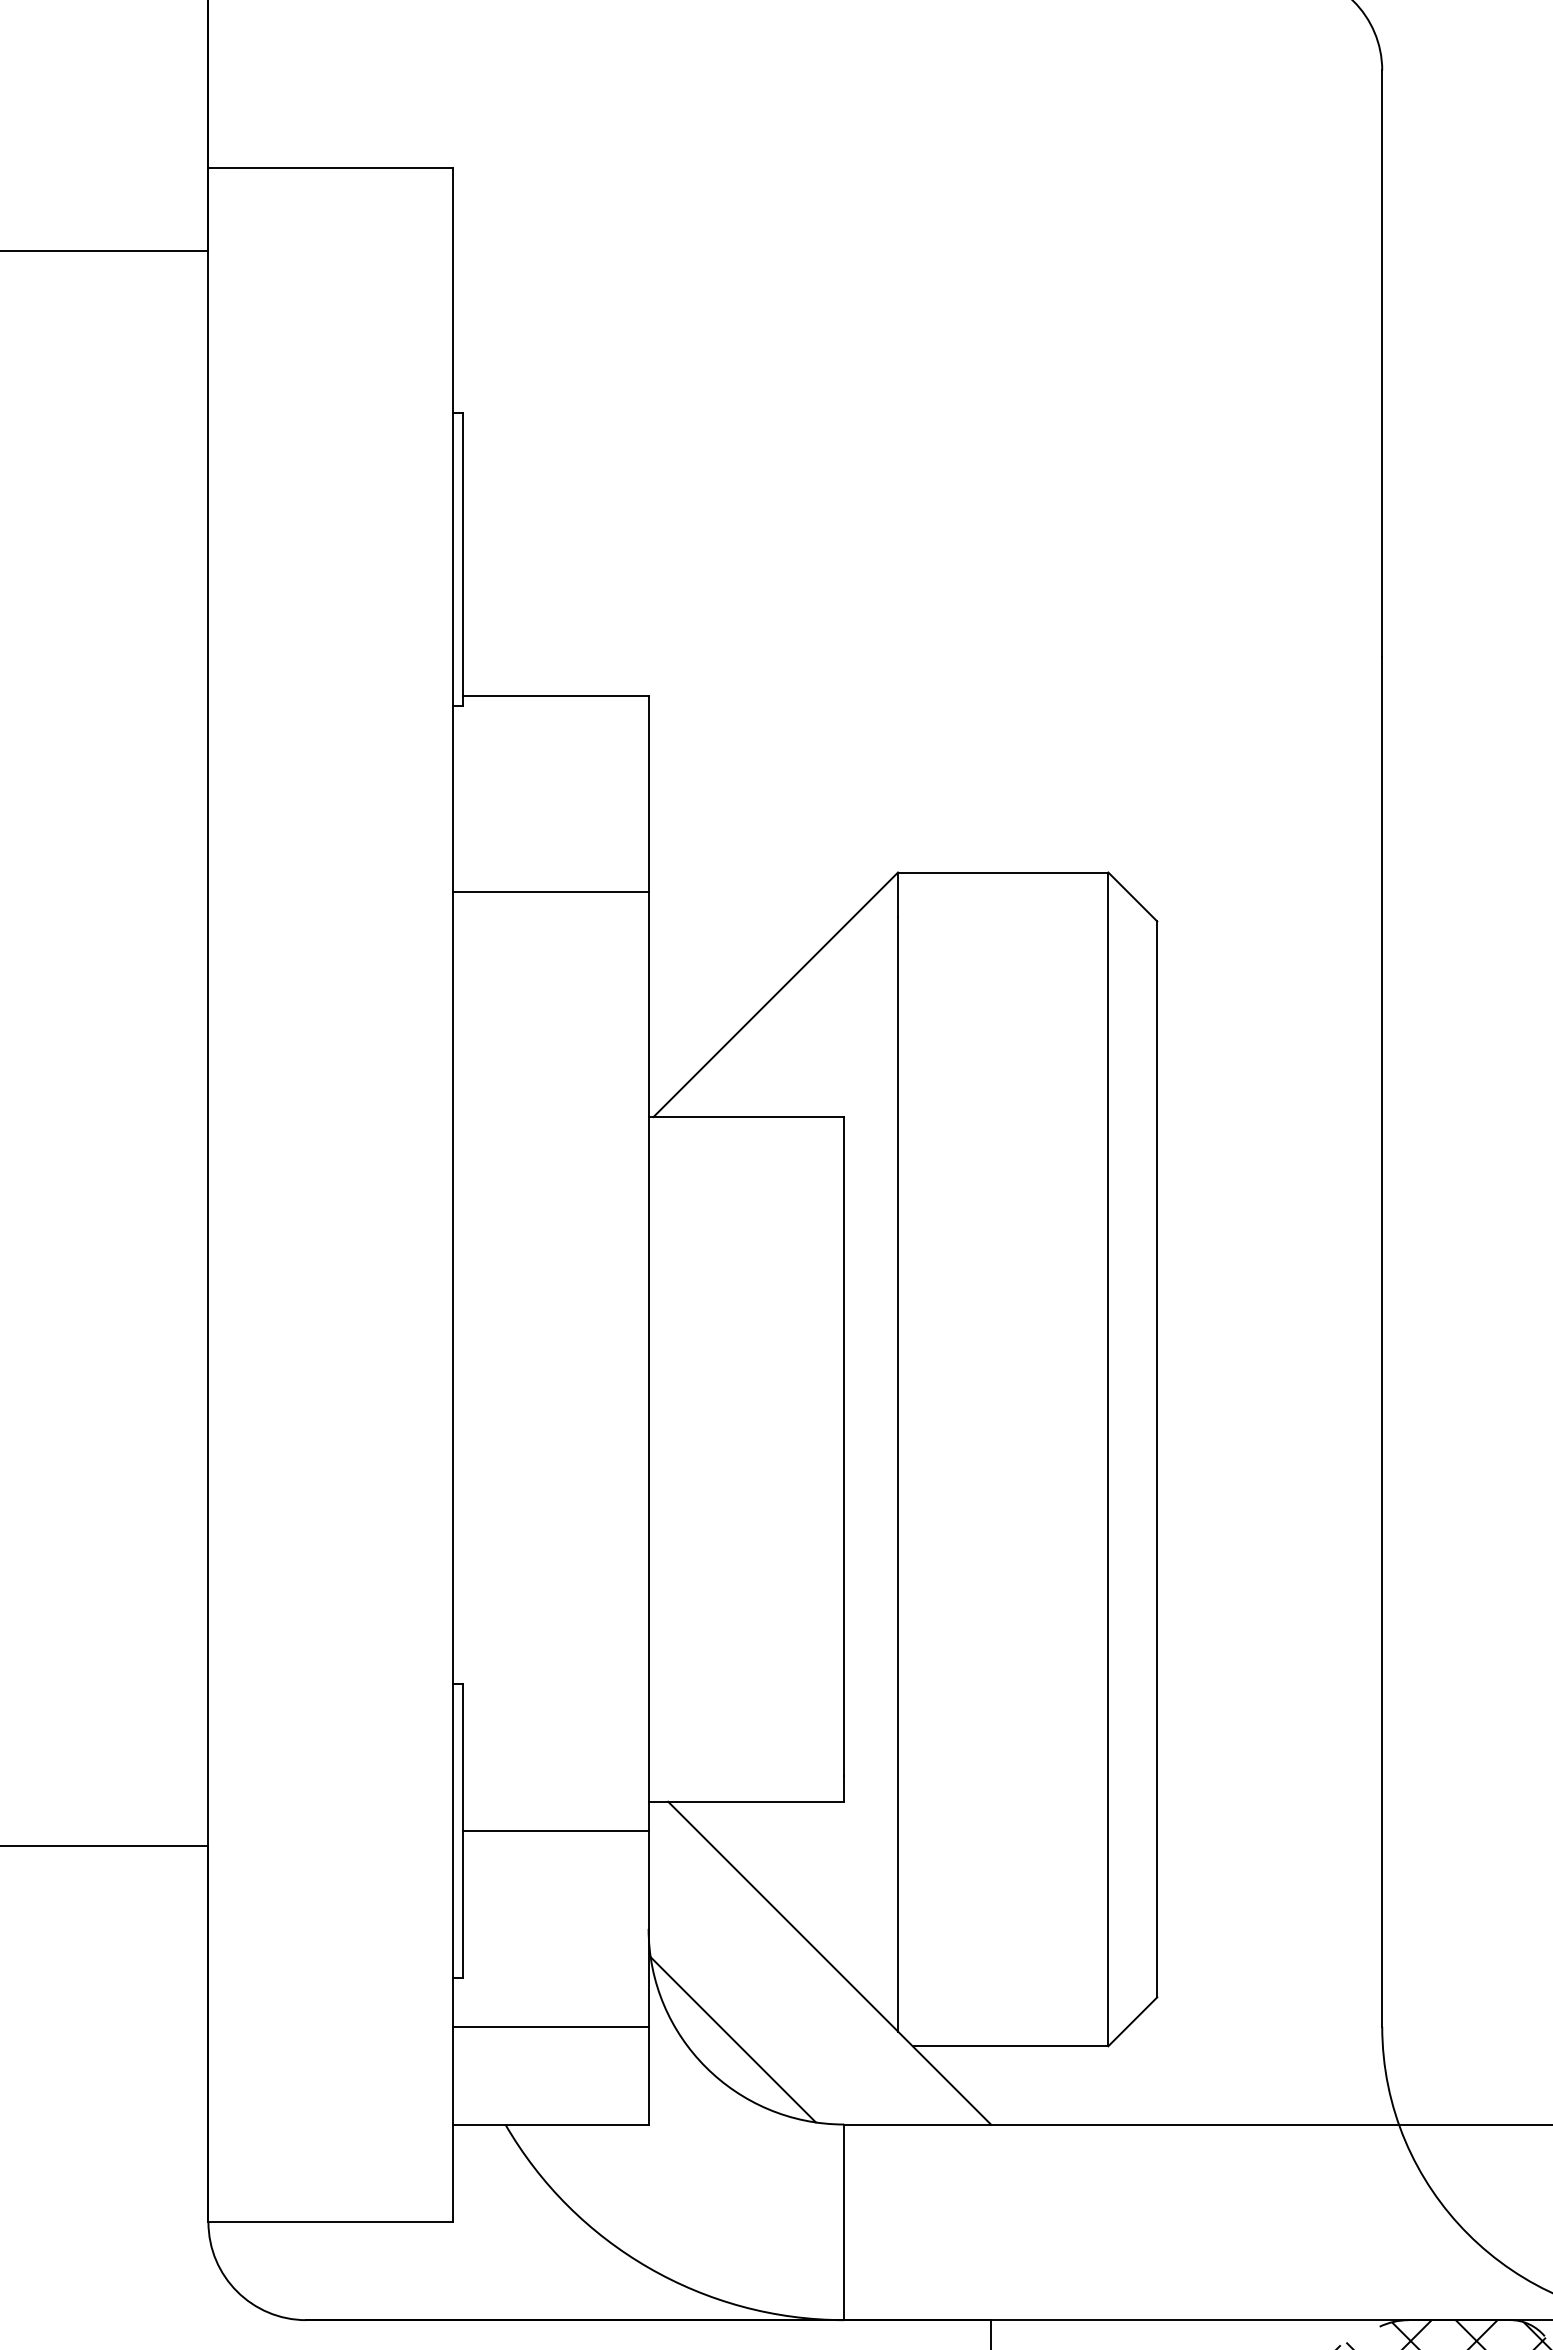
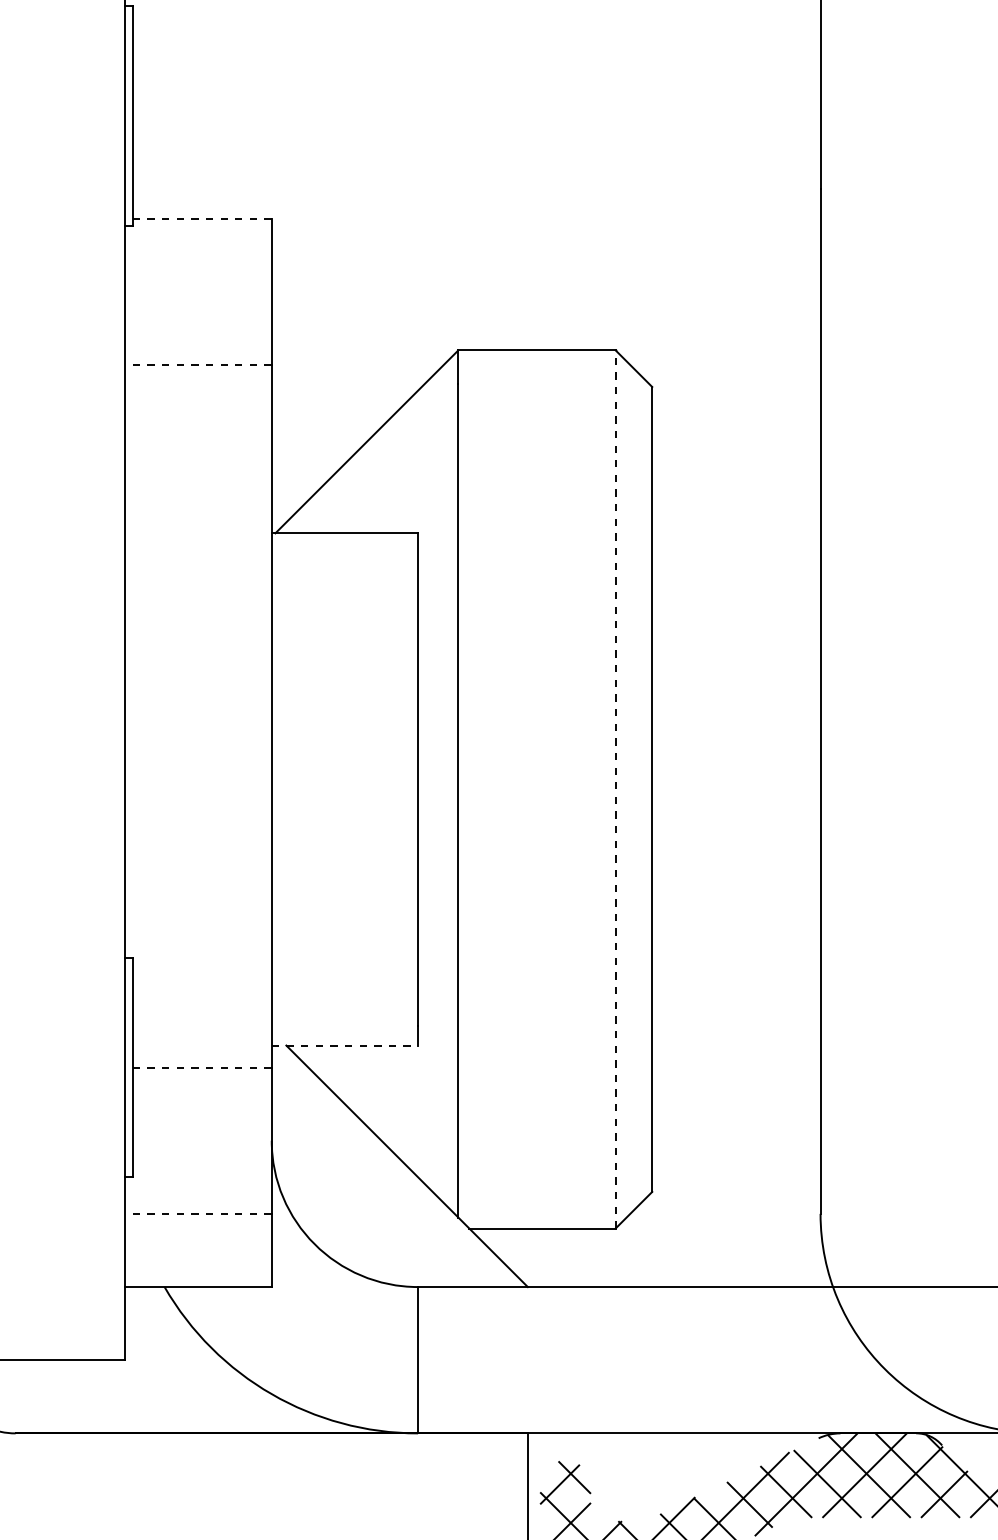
line: (555, 696) -> (202, 218), solid -> dashed
line: (550, 892) -> (198, 365), solid -> dashed
line: (1108, 1459) -> (615, 789), solid -> dashed
line: (746, 1801) -> (344, 1045), solid -> dashed
line: (555, 1831) -> (202, 1067), solid -> dashed
line: (550, 2026) -> (198, 1213), solid -> dashed
line: (732, 2039) -> (334, 1223), removed

